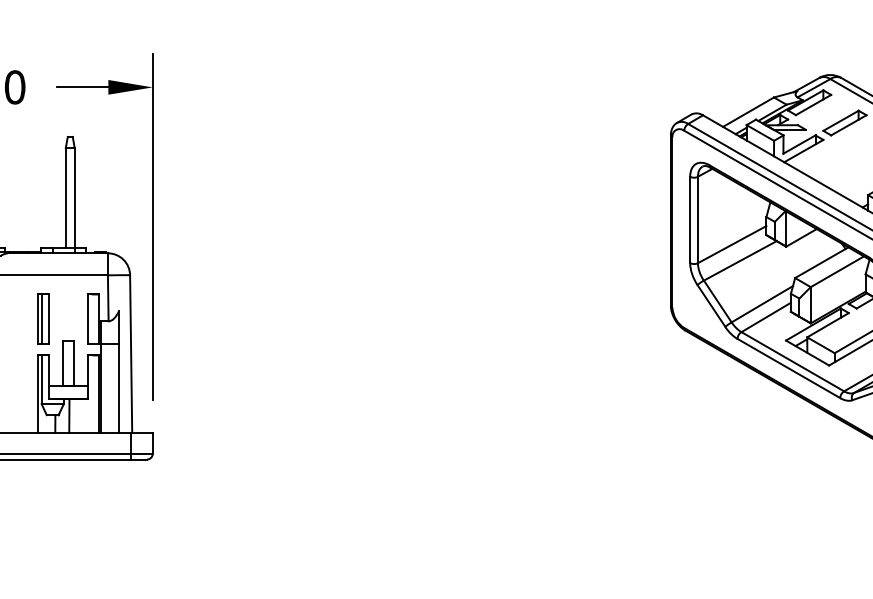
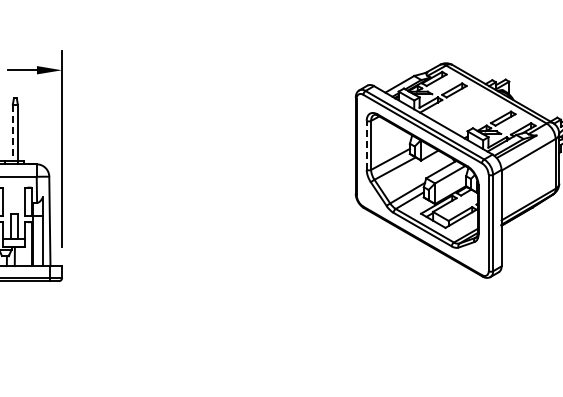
line: (65, 198) -> (12, 133), solid -> dashed
line: (689, 218) -> (366, 144), solid -> dashed

